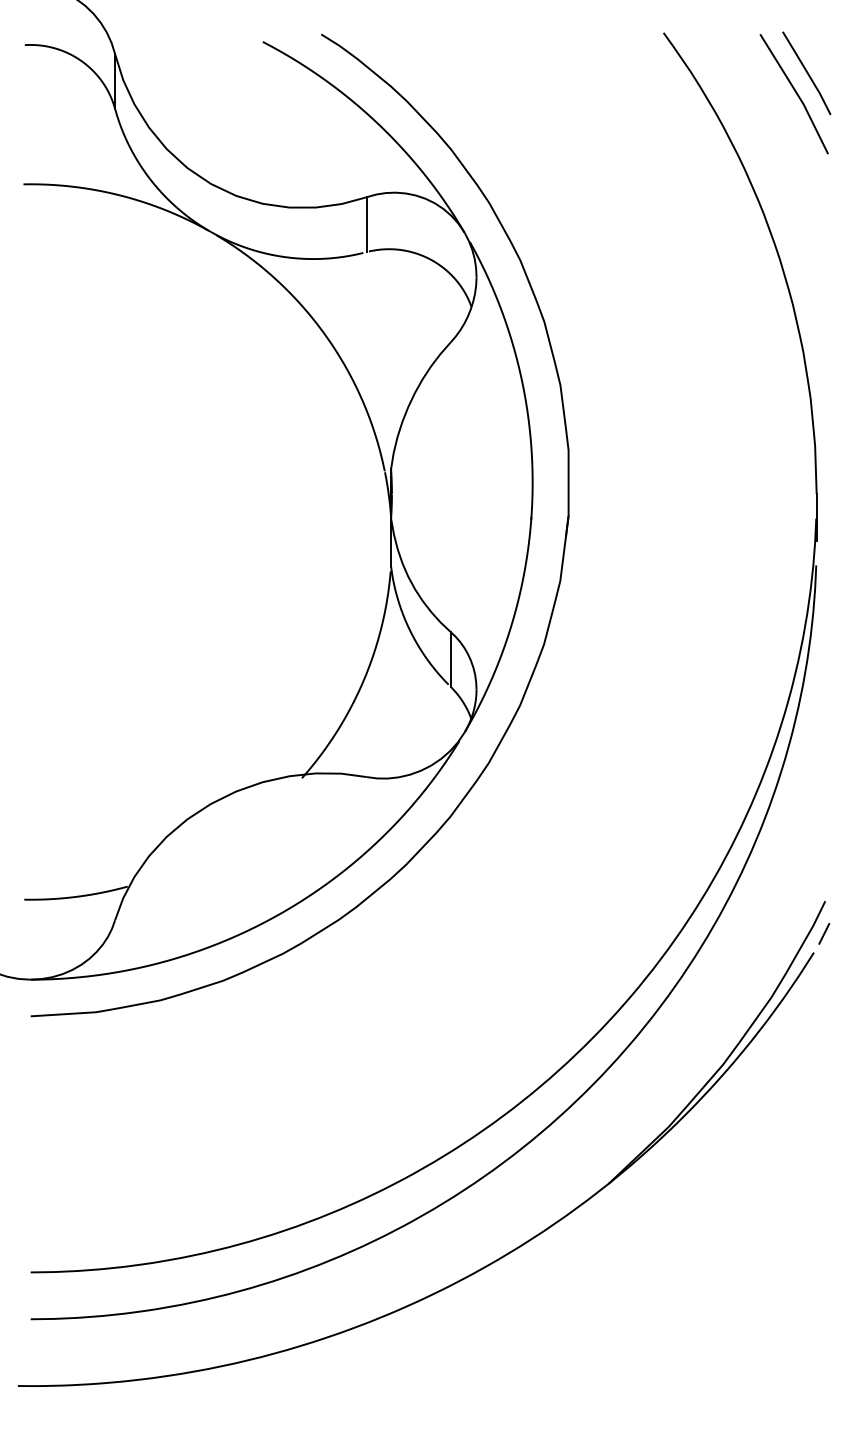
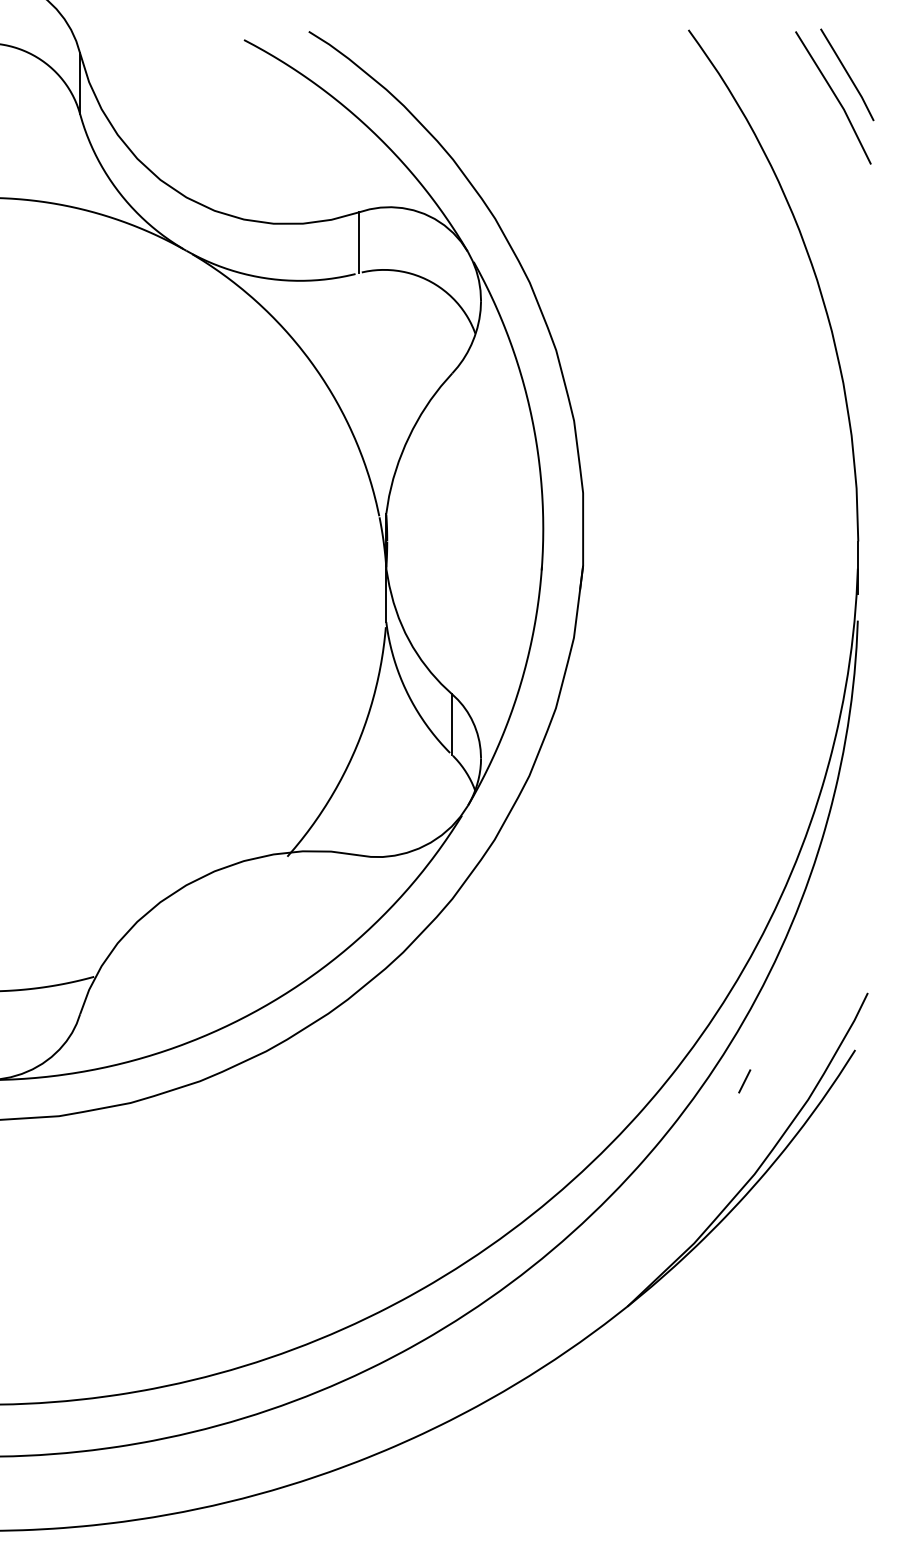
line: (824, 933) -> (744, 1080), moved

